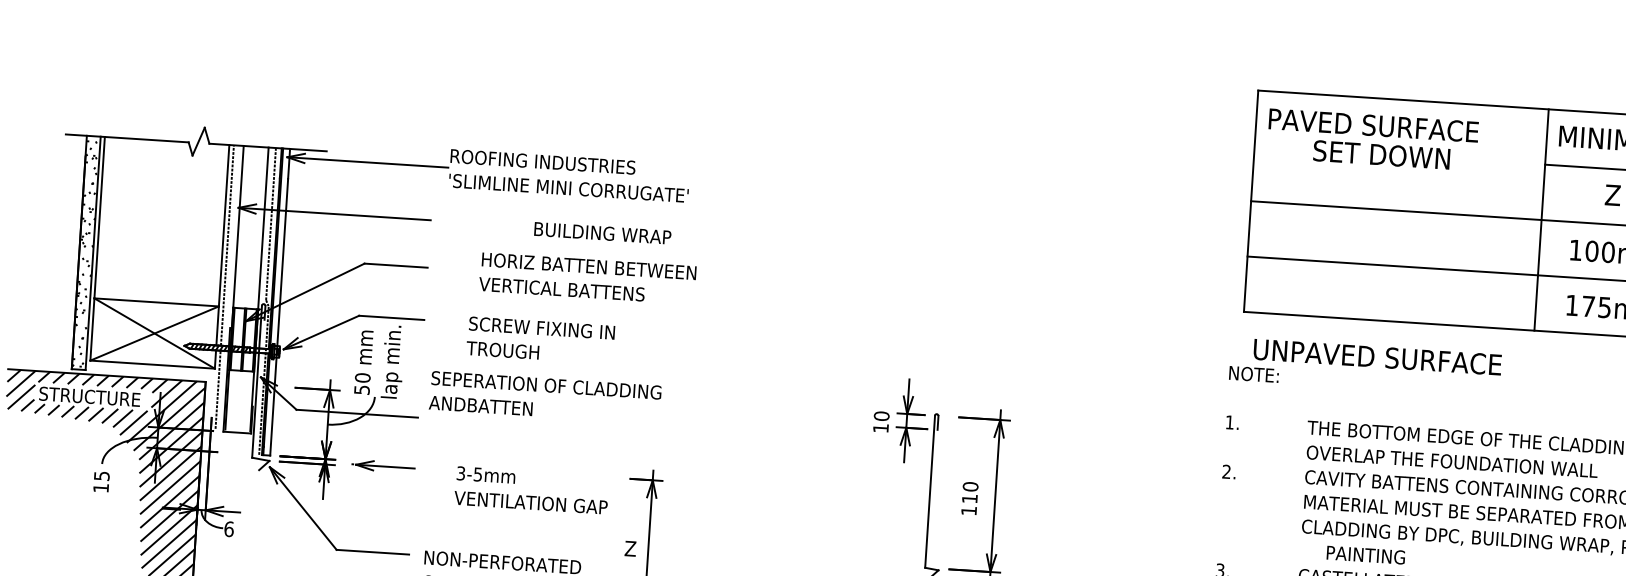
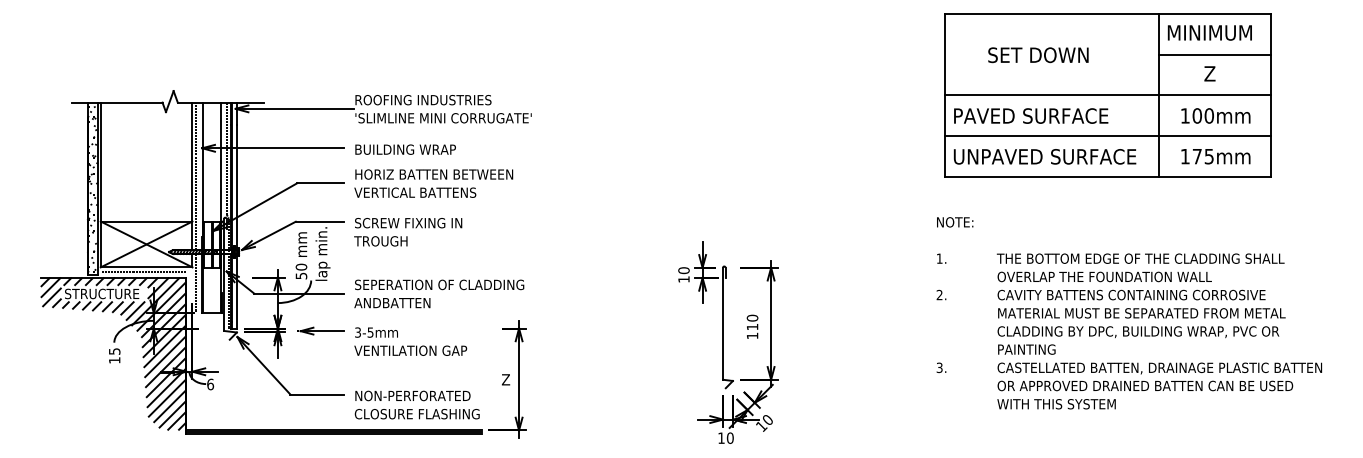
text: (1374, 124) -> (1031, 115), moved
text: (602, 233) -> (405, 149), moved
text: (587, 278) -> (433, 183), moved
text: (541, 340) -> (408, 232), moved
text: (1376, 356) -> (1044, 156), moved
line: (147, 371) -> (143, 272), added
text: (545, 397) -> (439, 293), moved
text: (531, 490) -> (410, 341), moved
text: (1365, 555) -> (1026, 349), moved

